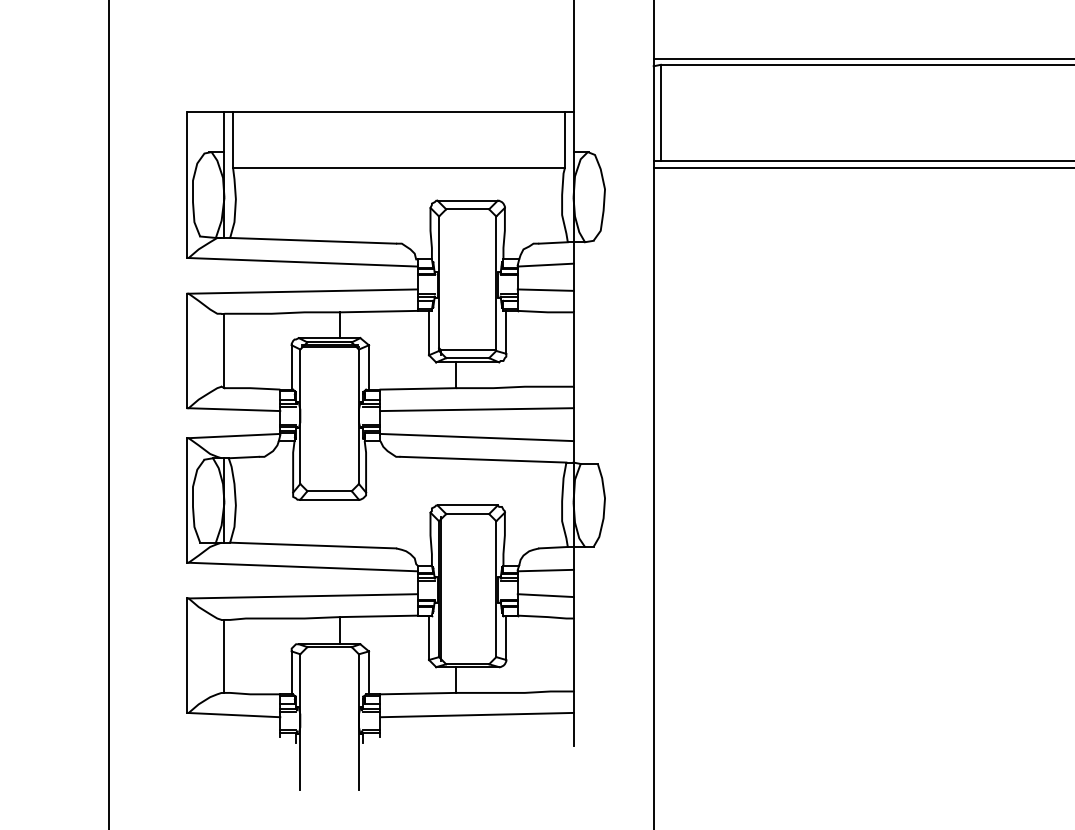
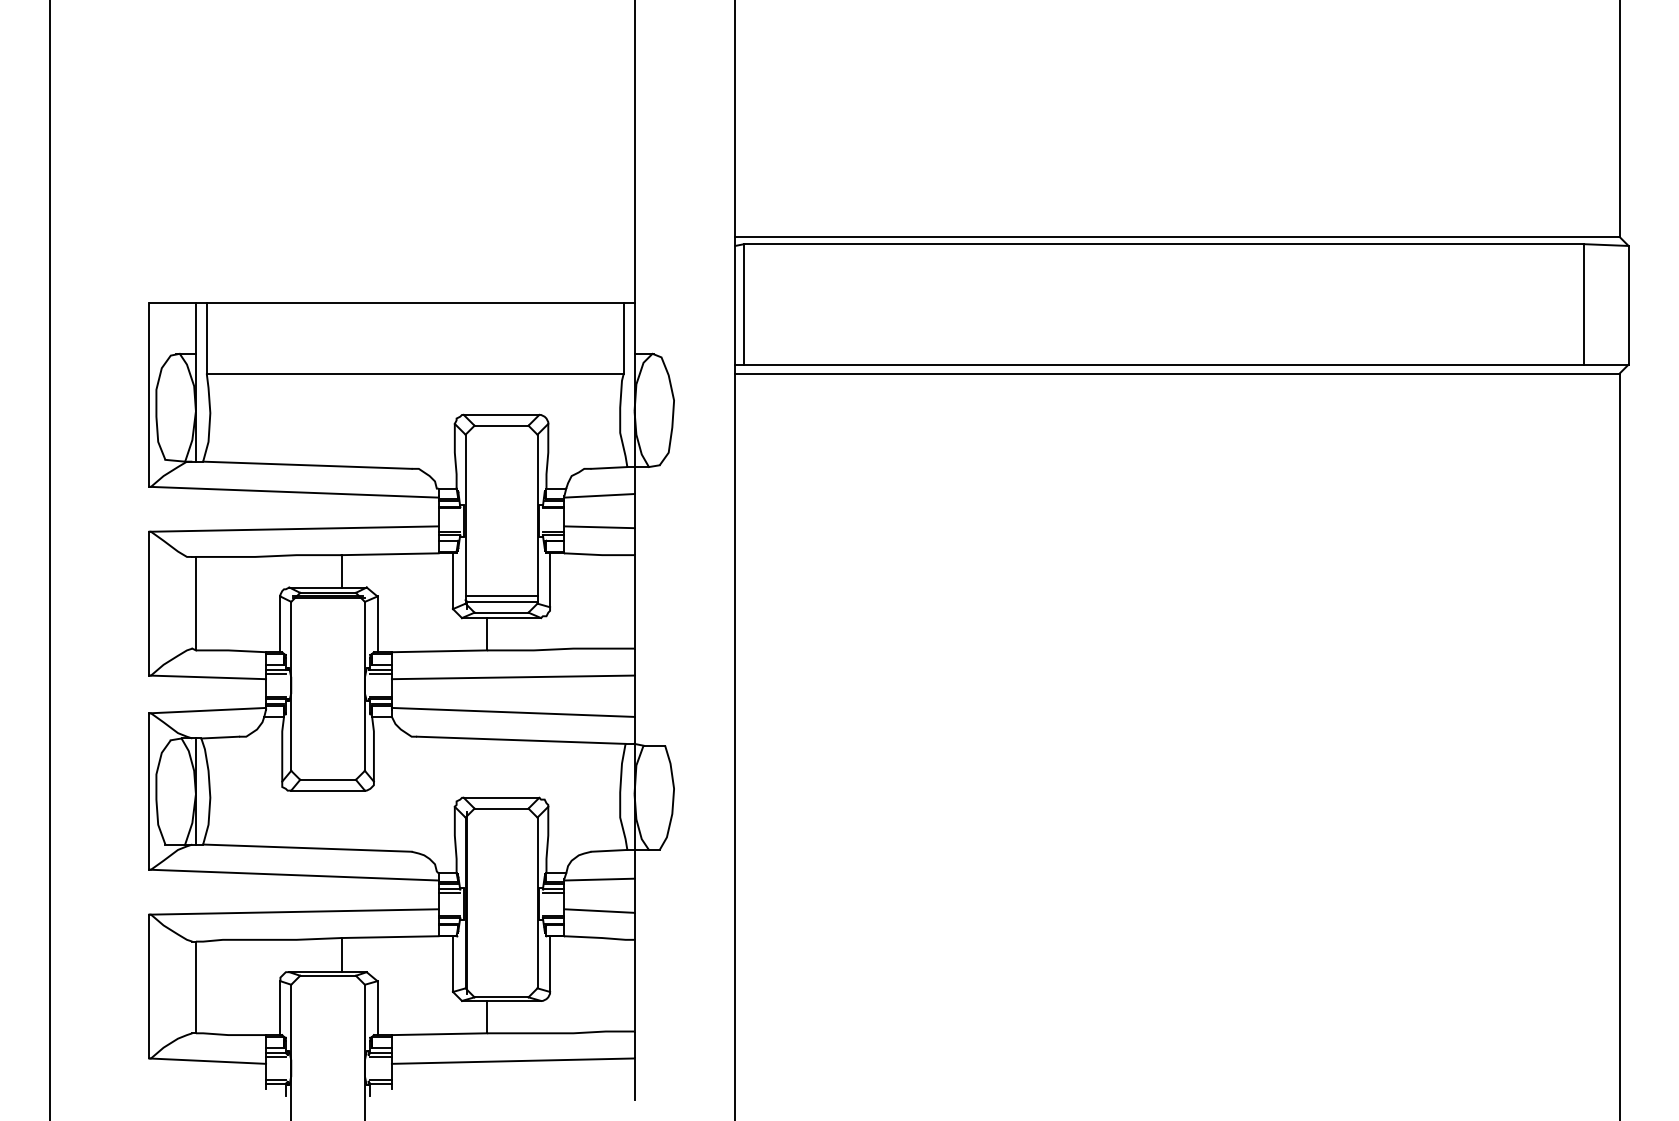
line: (467, 345) -> (501, 596), added

